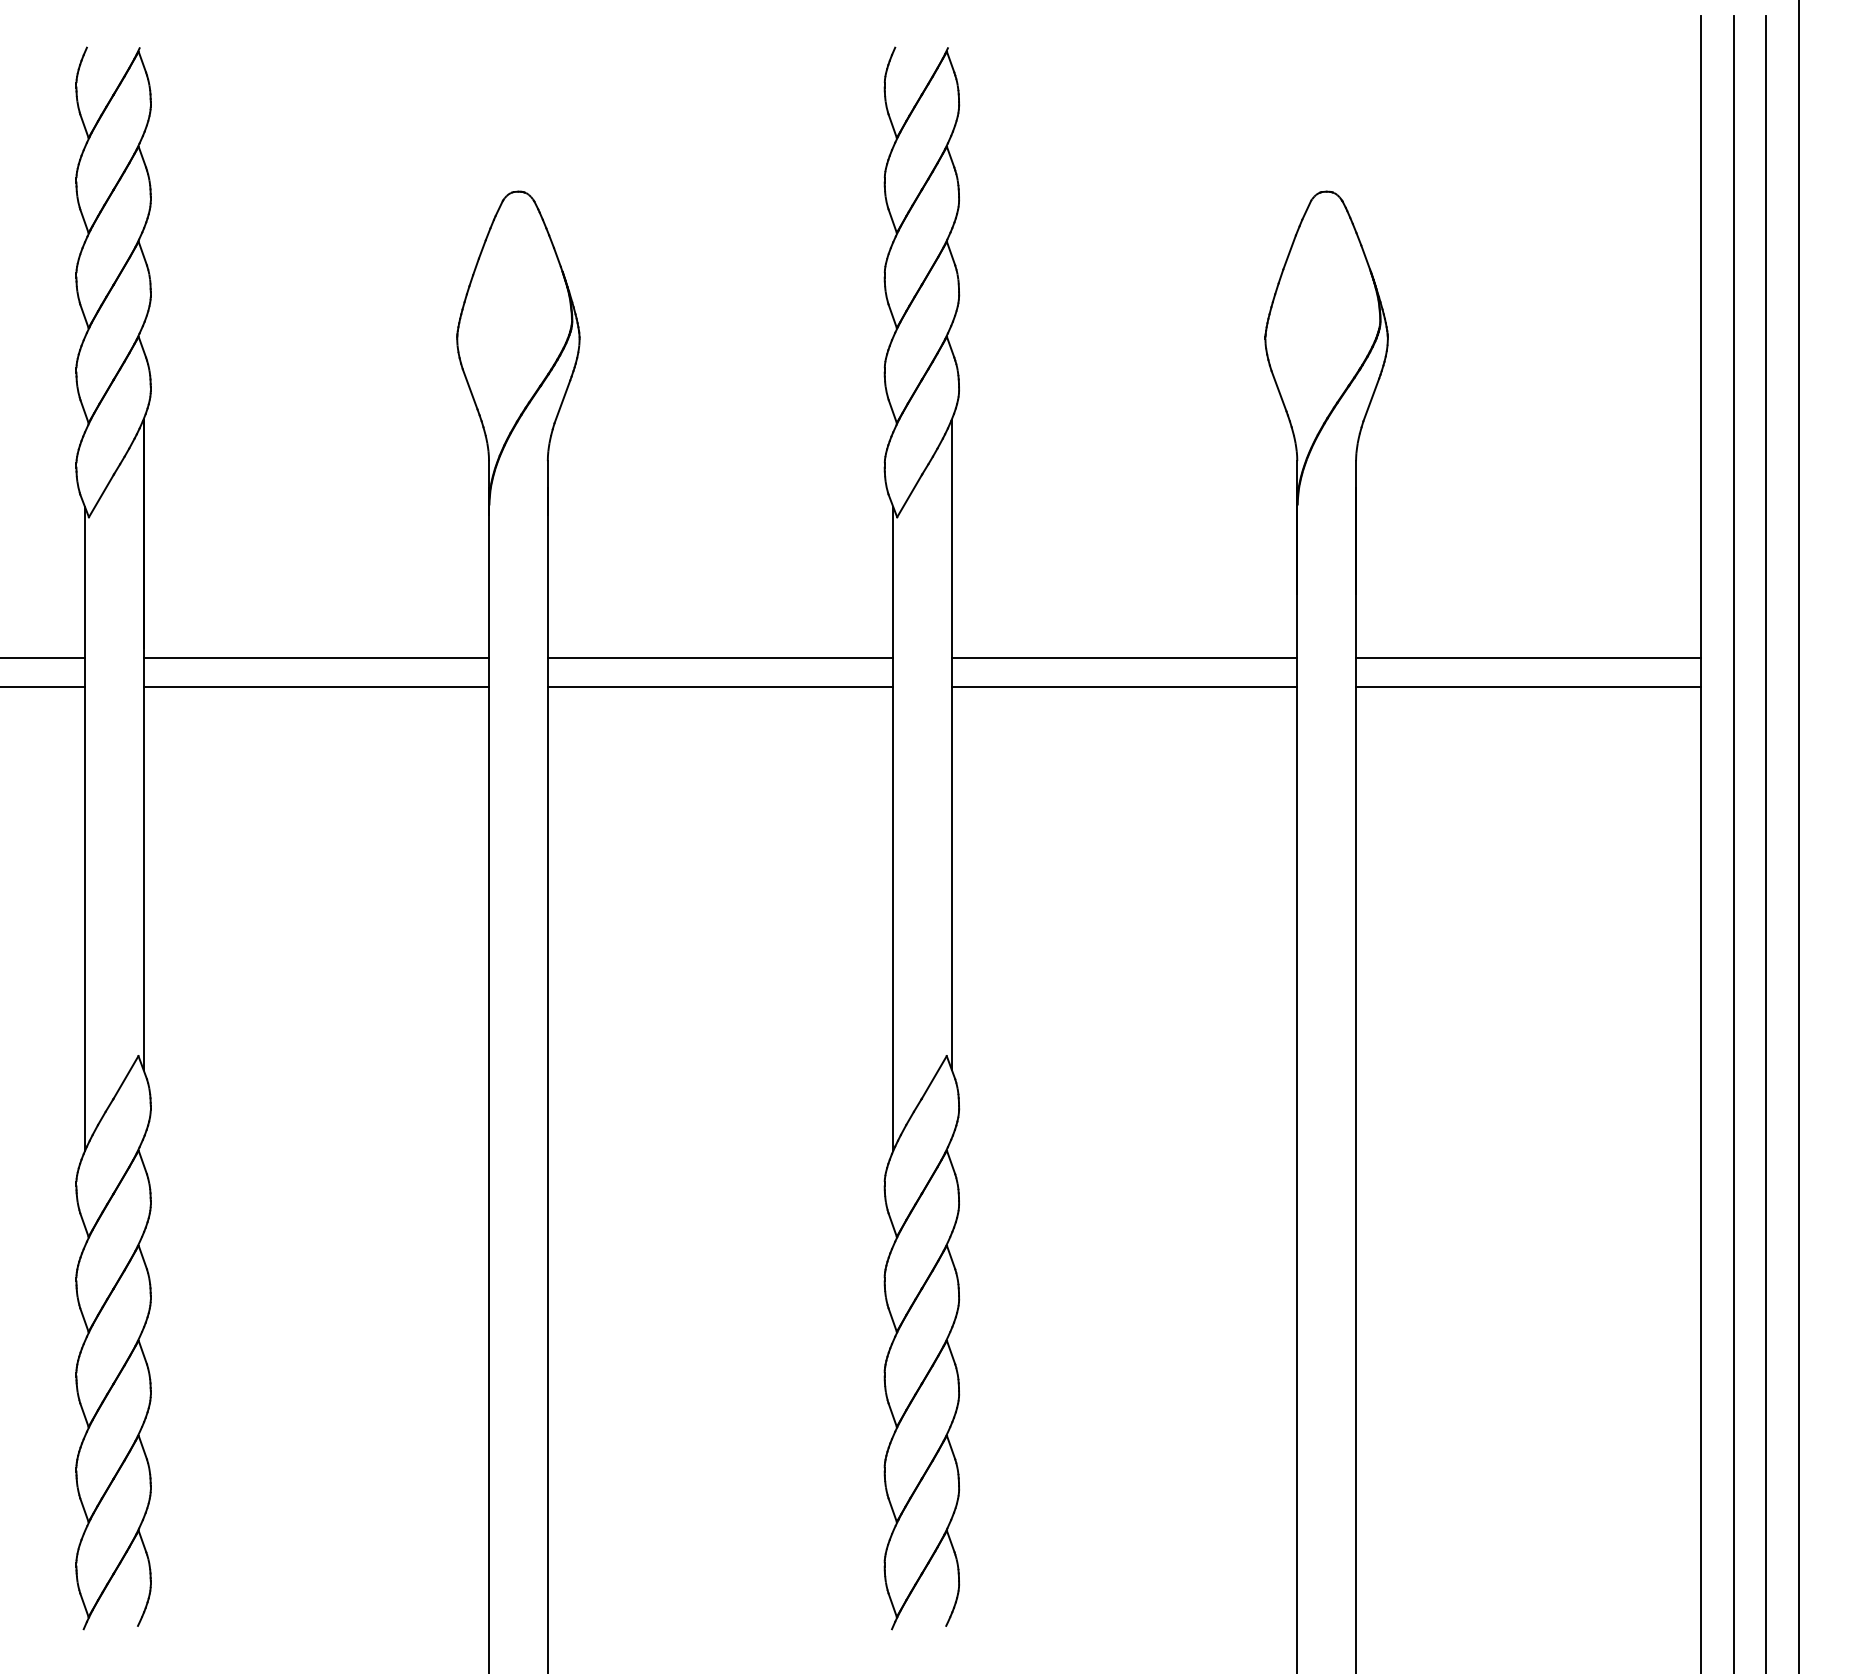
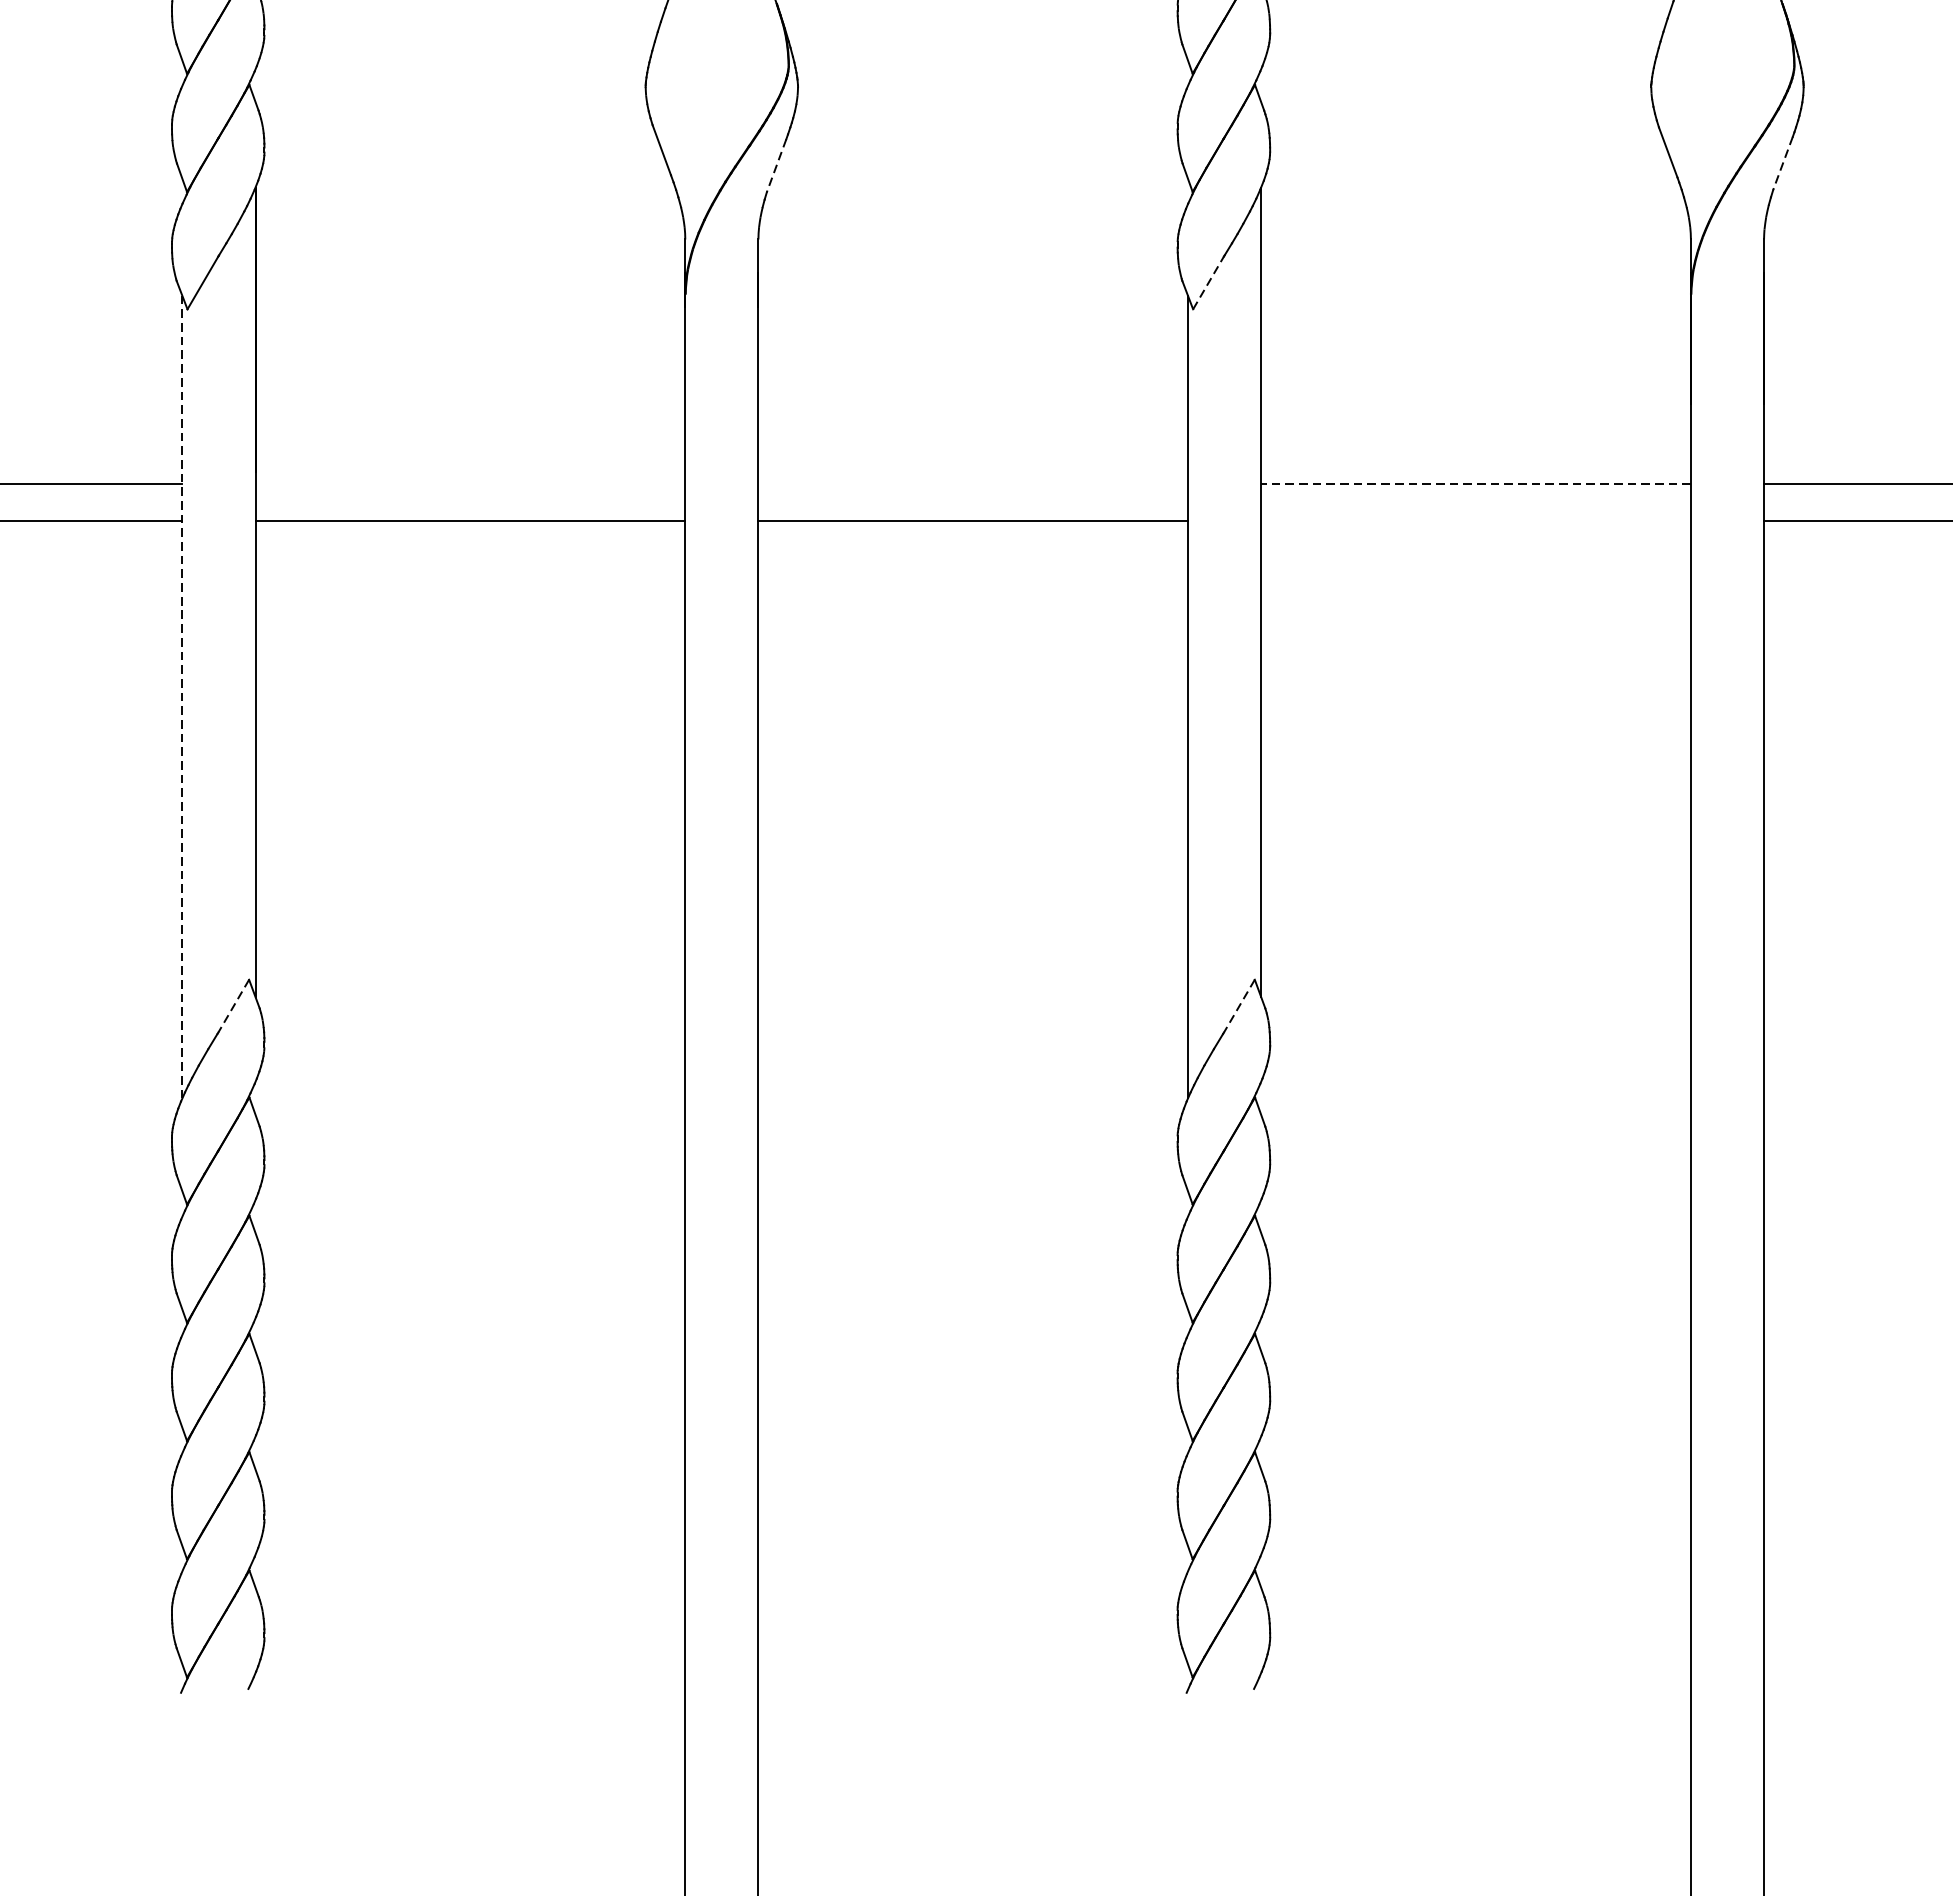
line: (1371, 399) -> (1783, 162), solid -> dashed
line: (562, 401) -> (776, 165), solid -> dashed
line: (909, 495) -> (1208, 282), solid -> dashed
line: (316, 657) -> (470, 483), removed
line: (720, 657) -> (973, 483), removed
line: (1124, 657) -> (1475, 483), solid -> dashed
line: (1124, 687) -> (1475, 521), removed
line: (84, 828) -> (181, 696), solid -> dashed
line: (126, 1077) -> (234, 1006), solid -> dashed
line: (934, 1077) -> (1239, 1006), solid -> dashed

